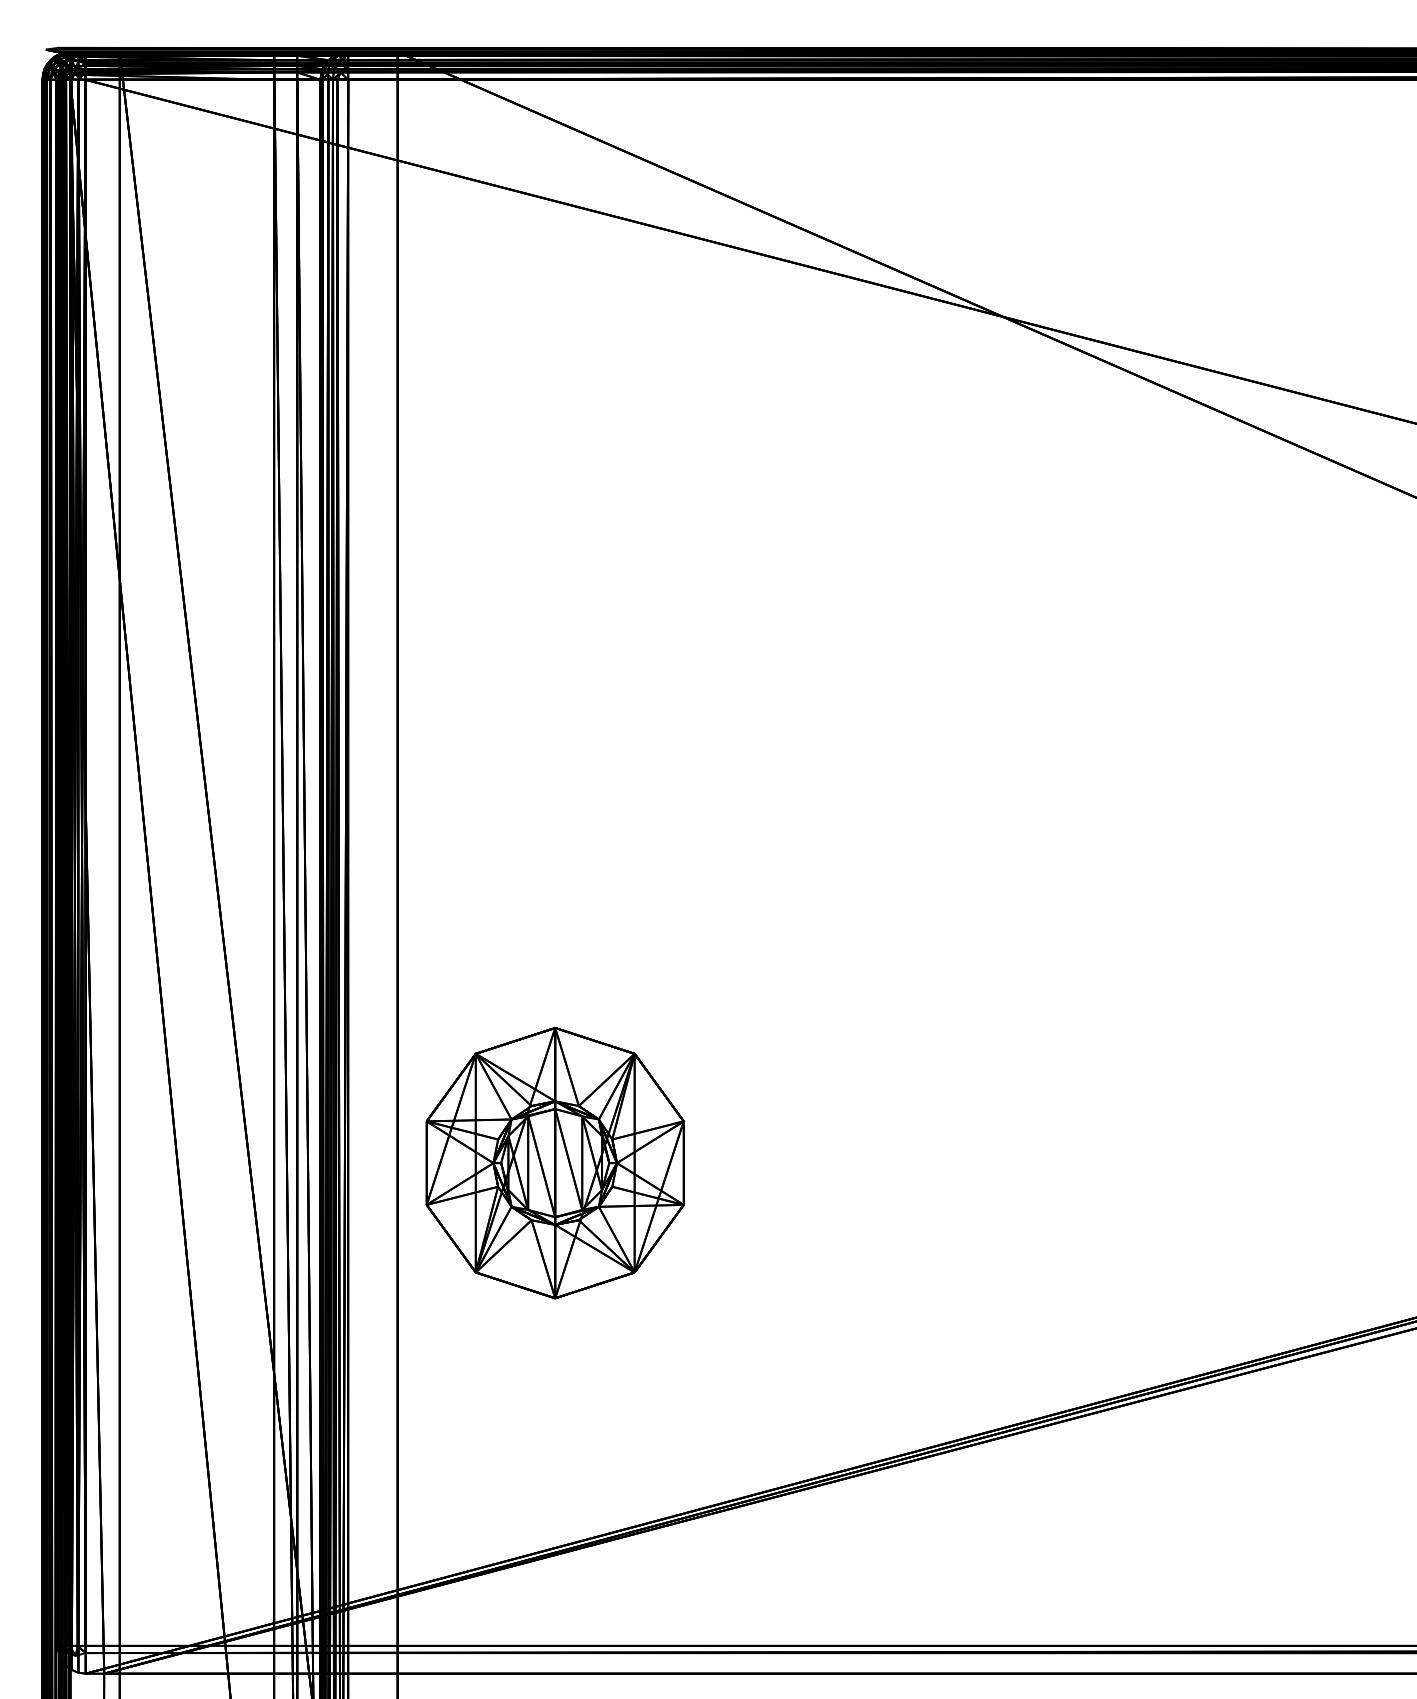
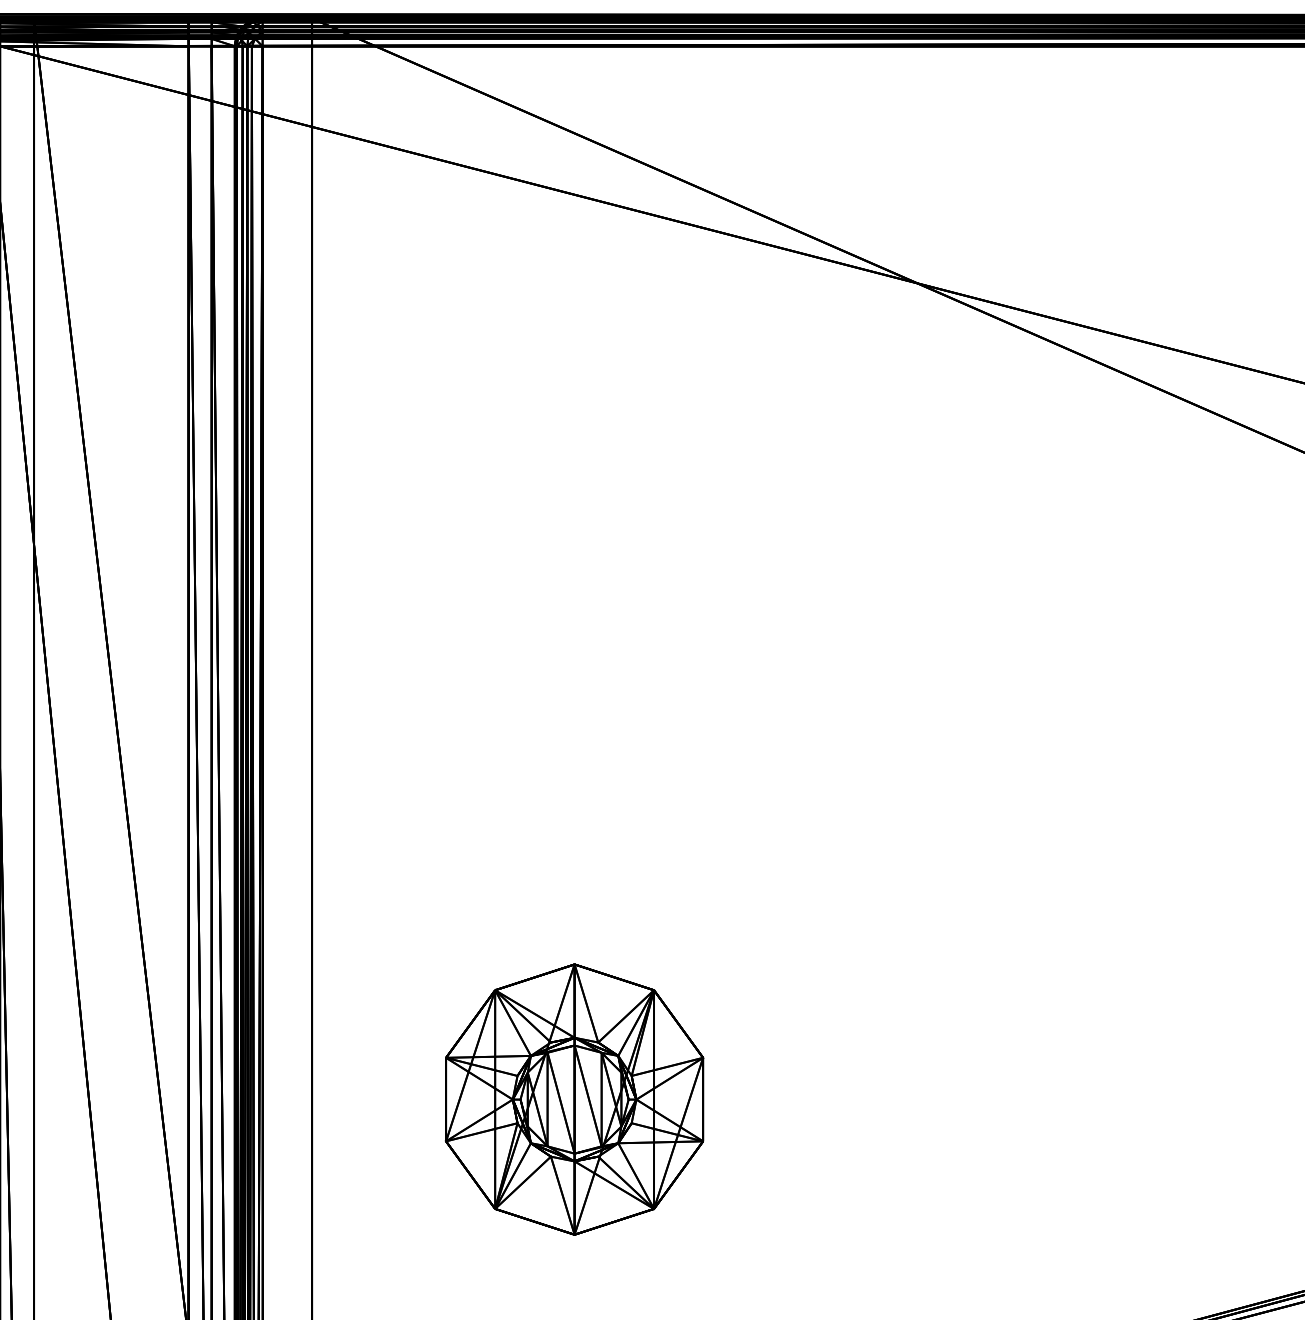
part: (554, 1162) -> (573, 1098), moved

